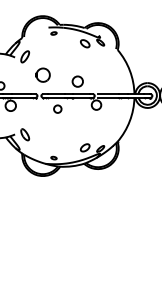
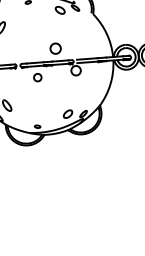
part: (42, 74) -> (19, 44), removed

